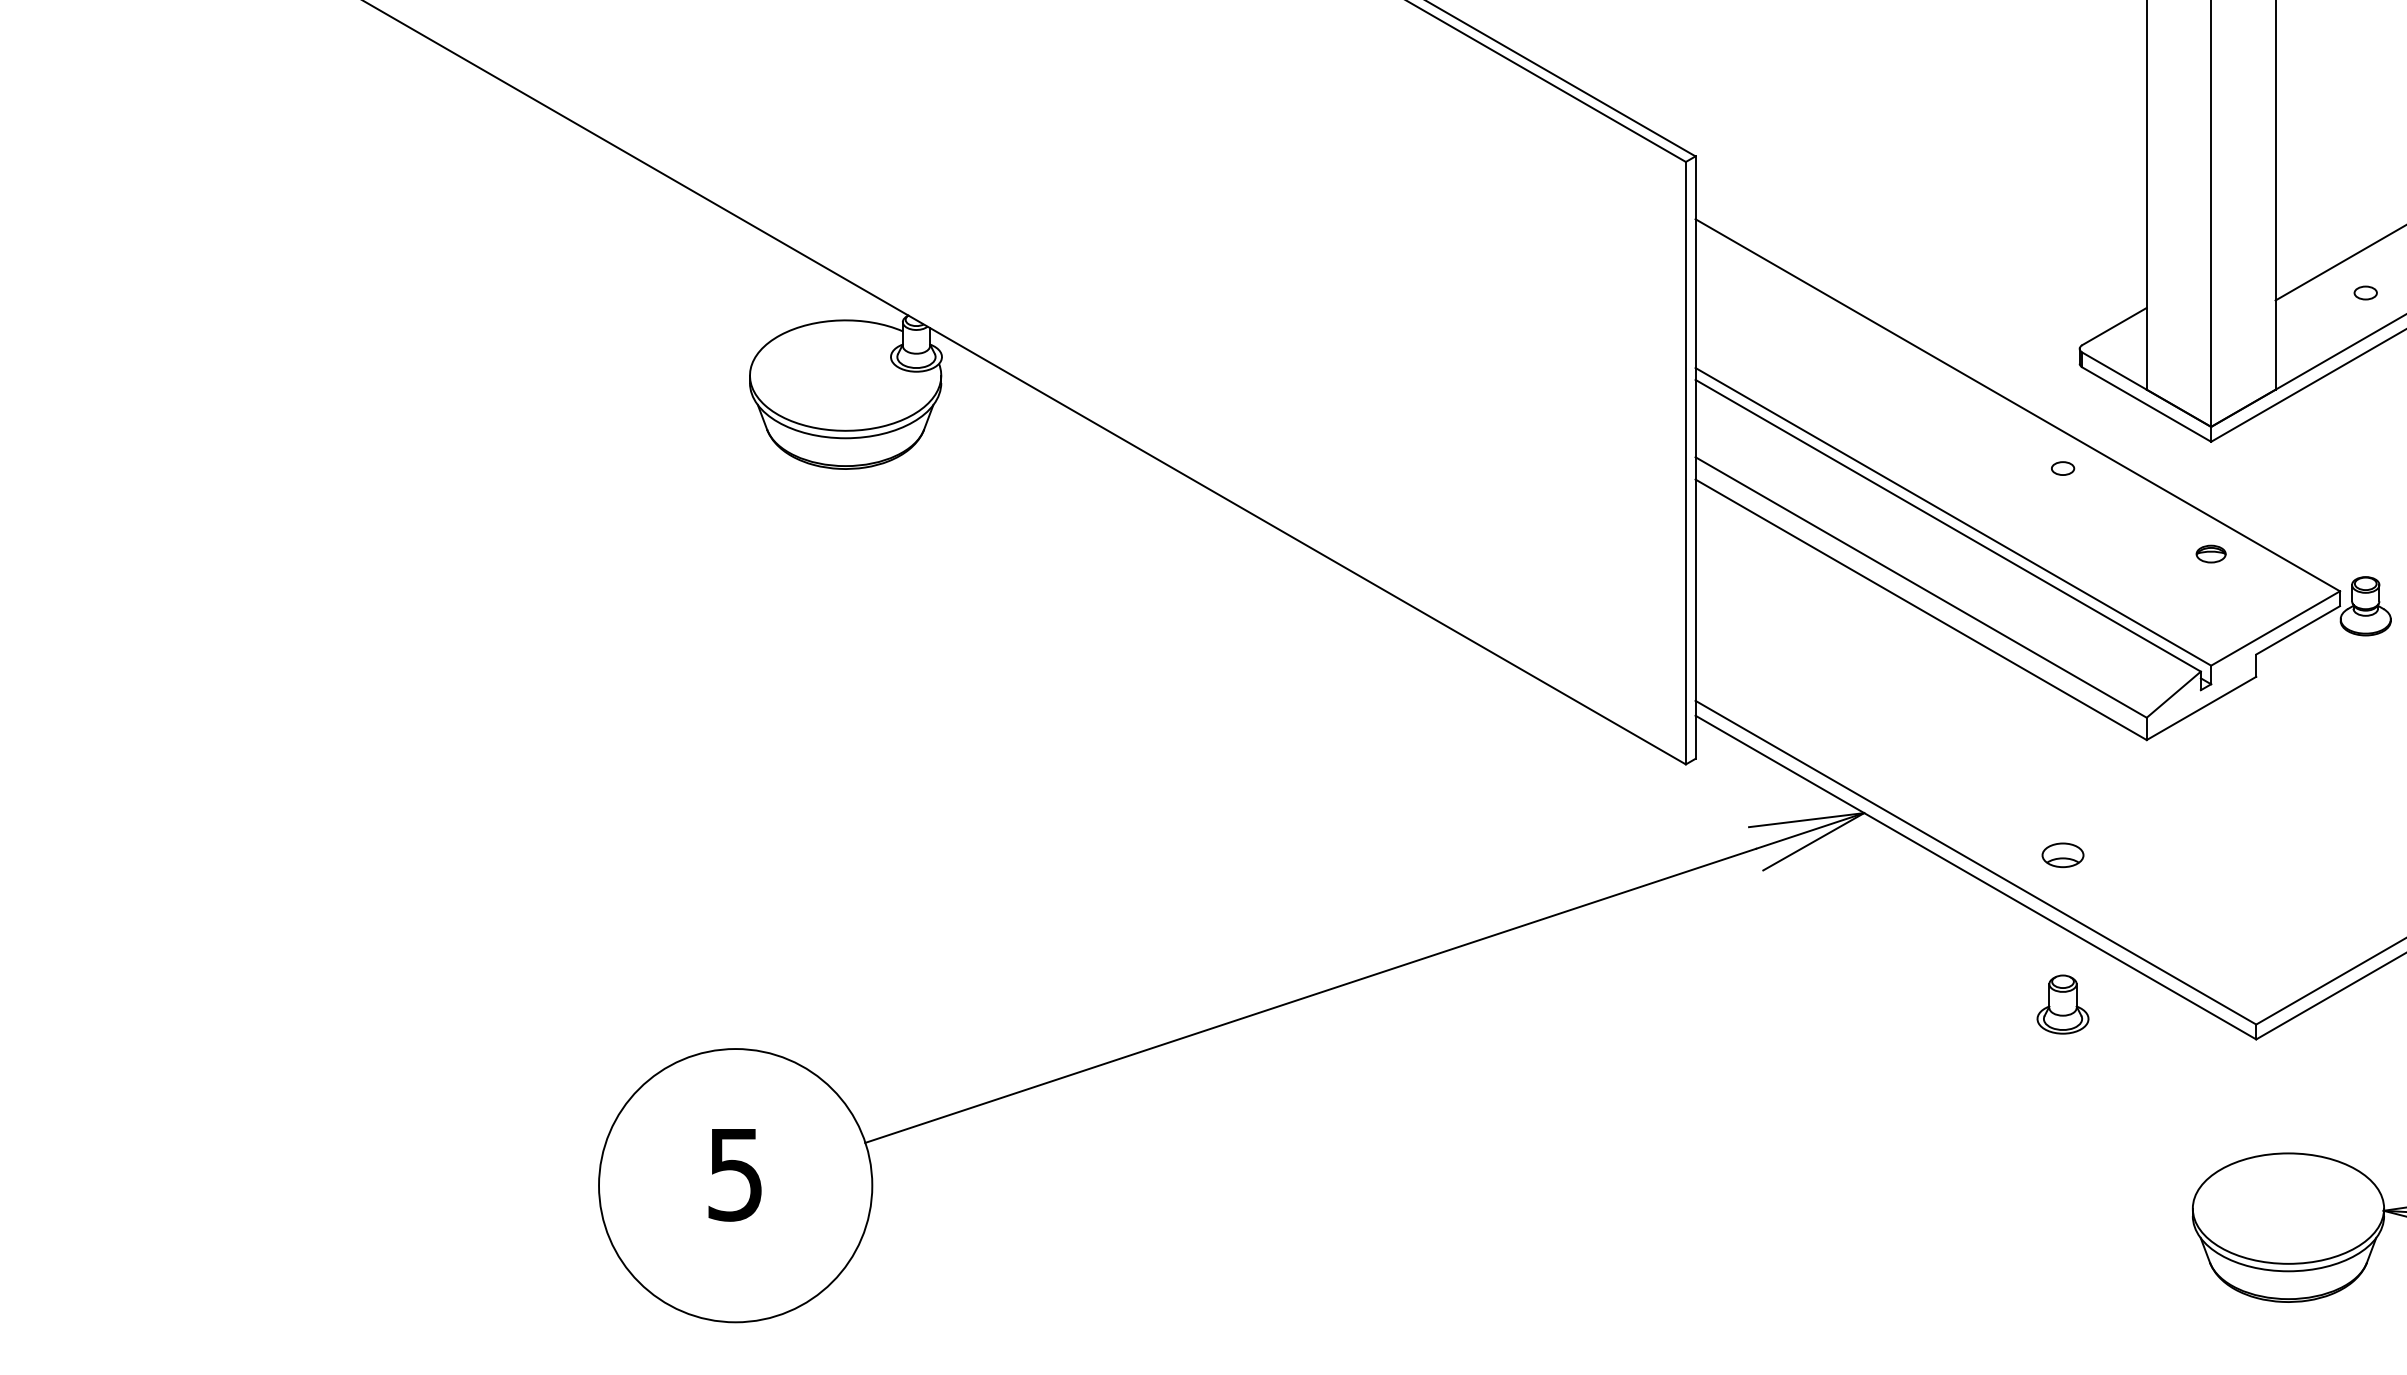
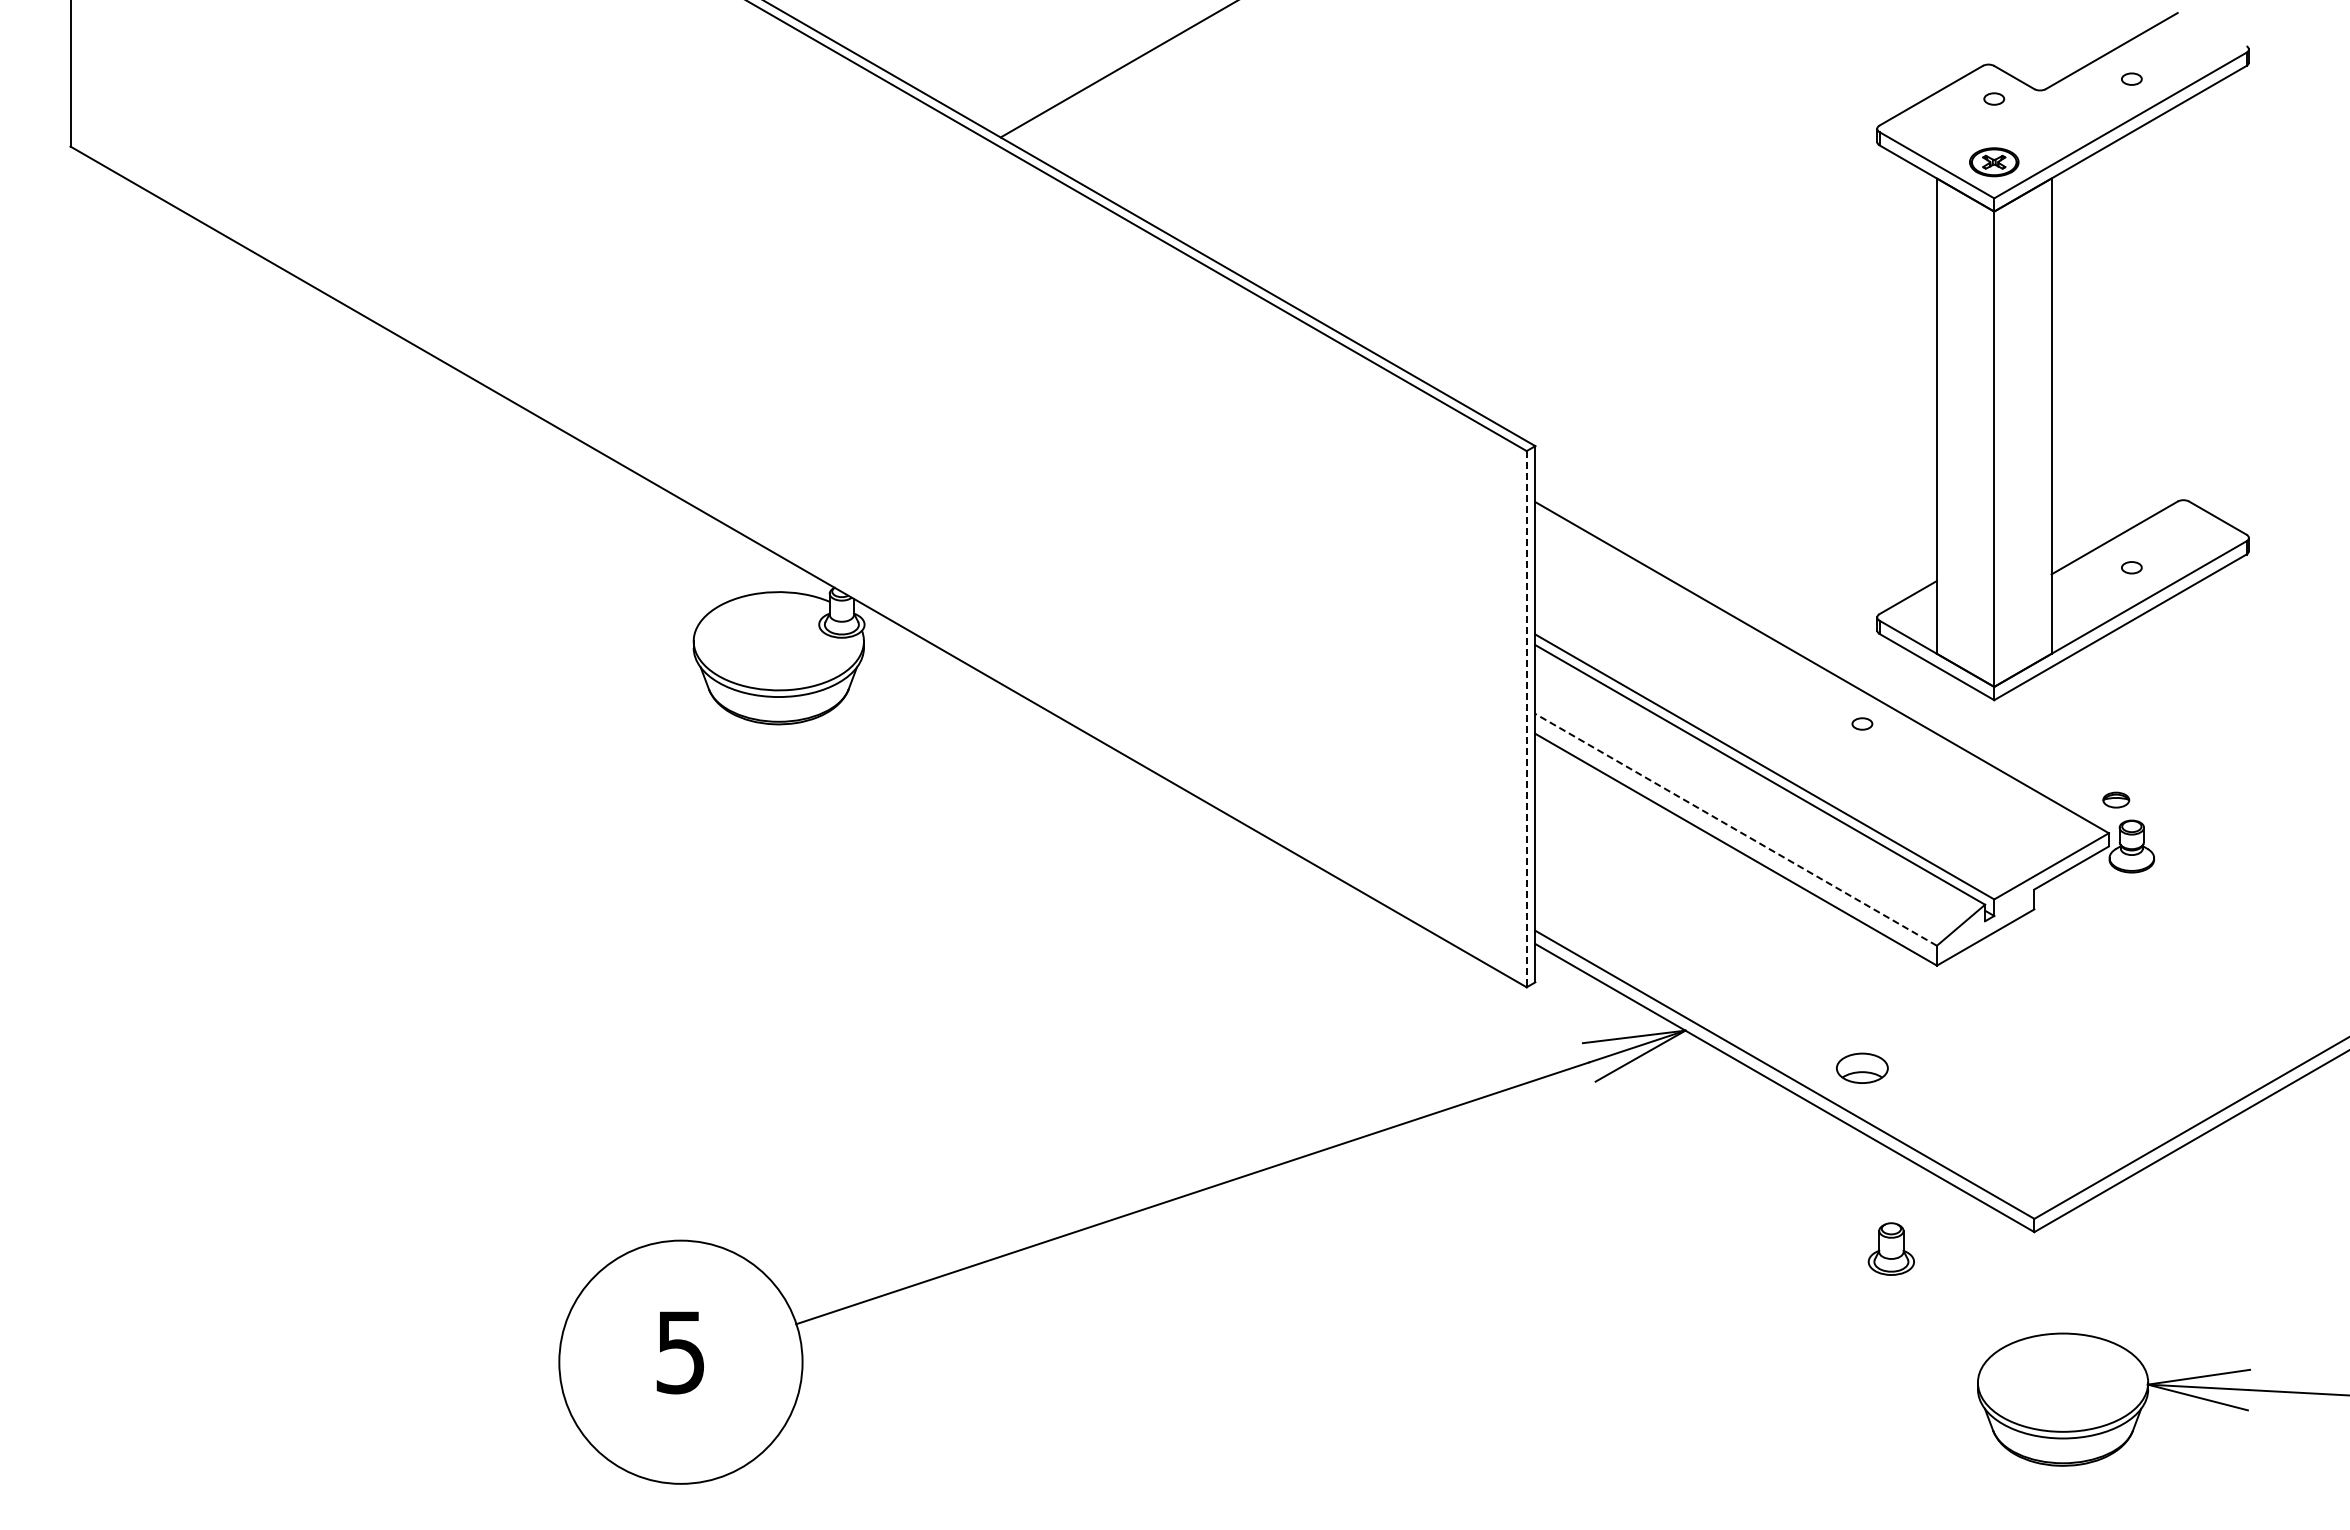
line: (1685, 463) -> (1526, 719), solid -> dashed
part: (2211, 553) -> (2116, 799), moved
line: (1921, 587) -> (1736, 829), solid -> dashed
part: (2063, 854) -> (1862, 1067), size x1.4
part: (2062, 1003) -> (1890, 1248), moved

